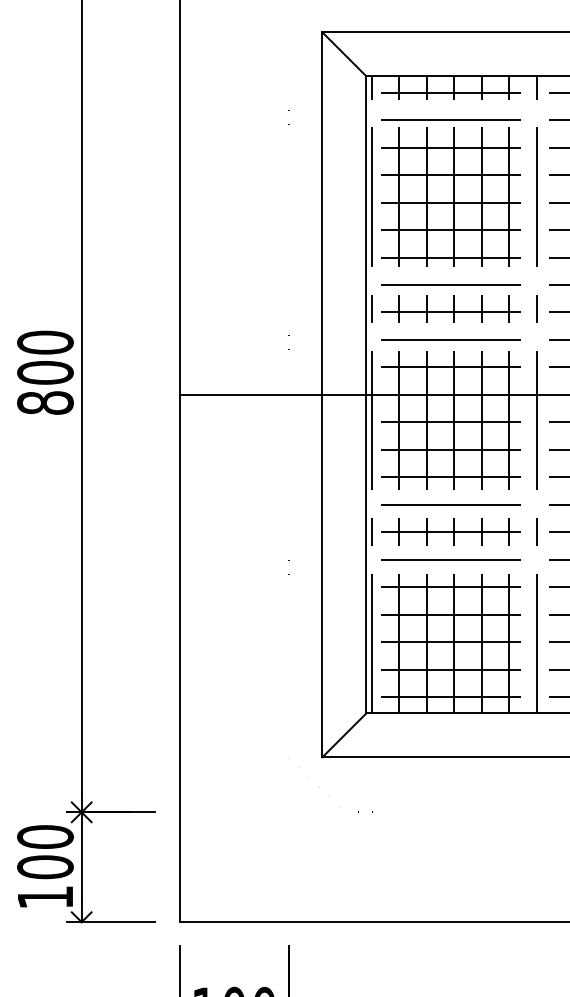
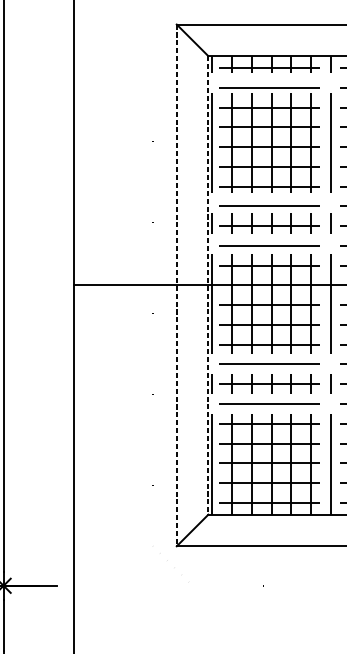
line: (322, 394) -> (176, 285), solid -> dashed
line: (366, 394) -> (208, 285), solid -> dashed

